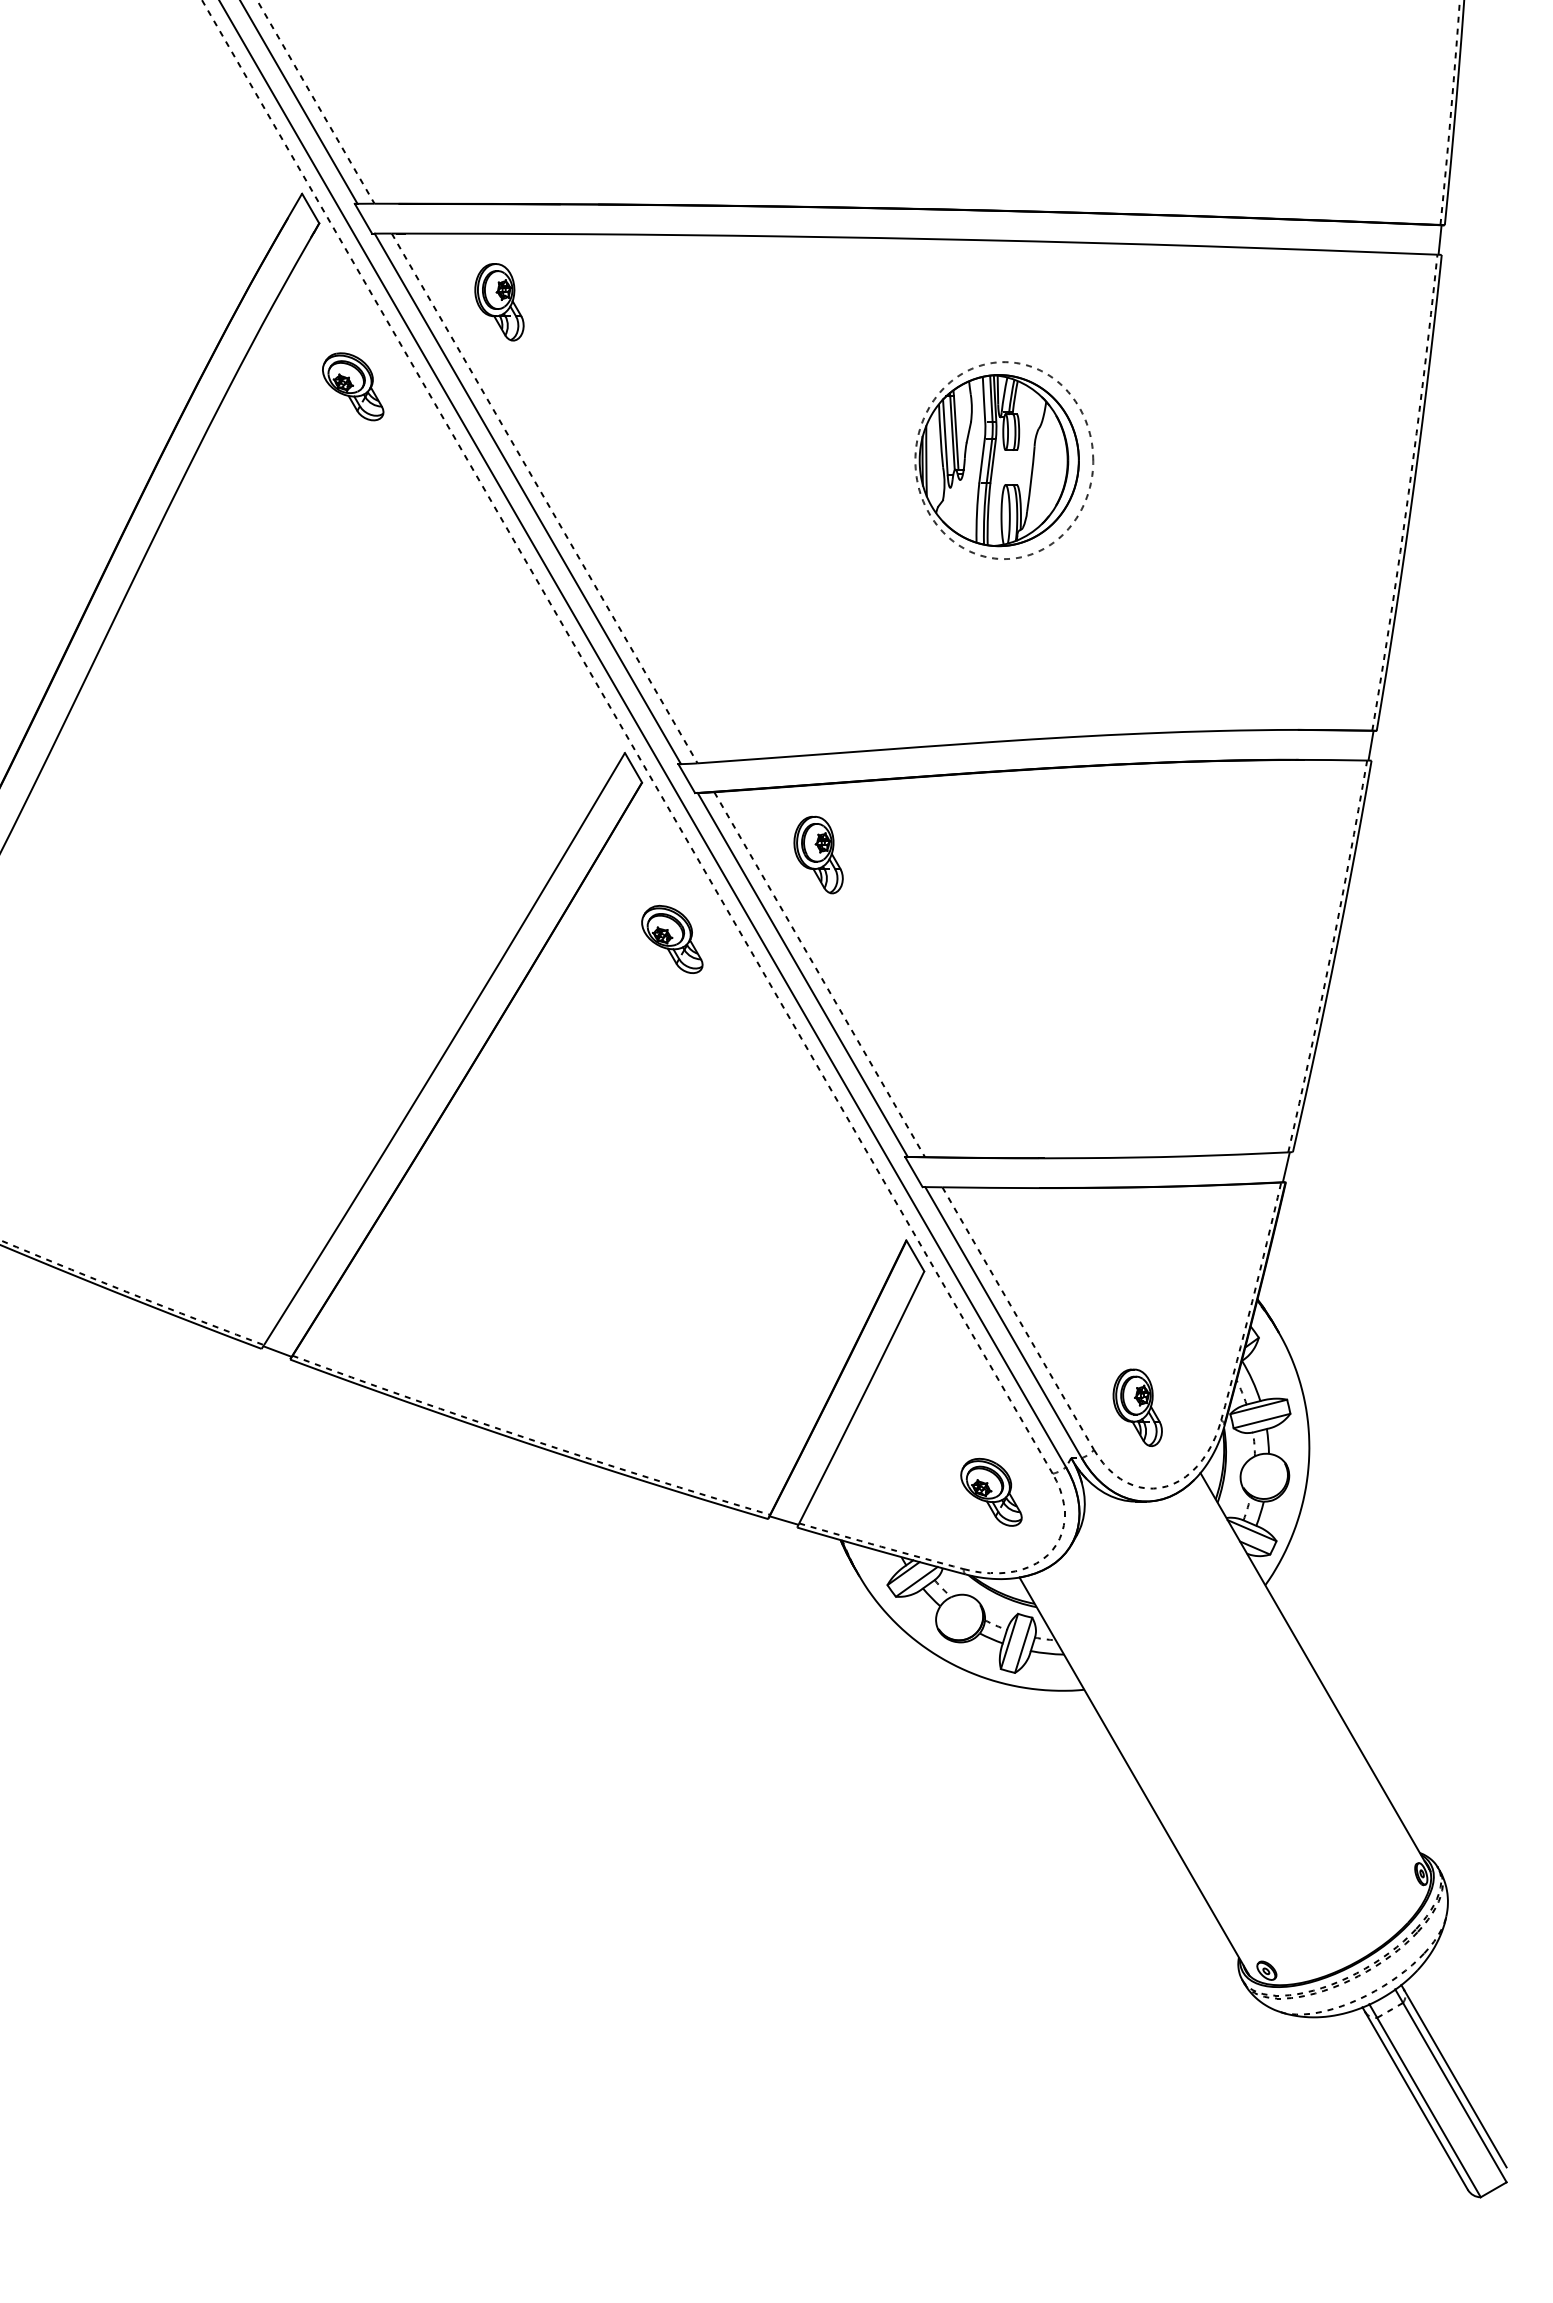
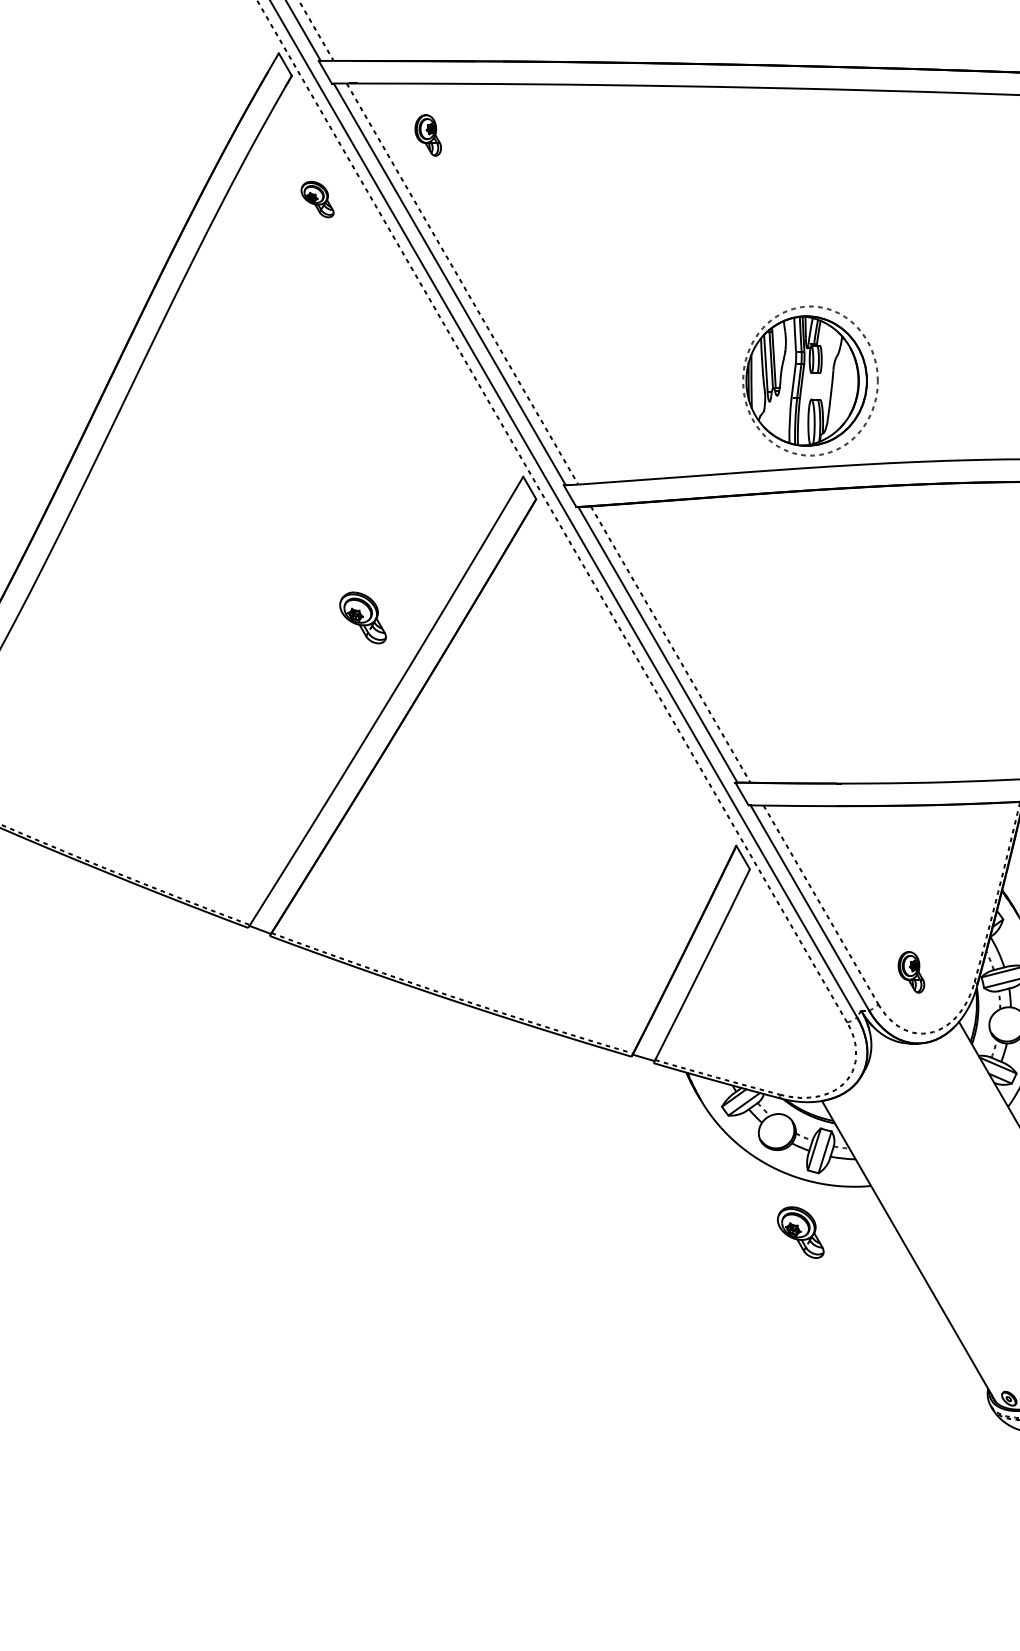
part: (499, 302) -> (428, 135), size x0.7
part: (353, 386) -> (317, 199), size x0.7
part: (1004, 460) -> (810, 380), moved
part: (818, 854) -> (669, 553), removed
part: (672, 938) -> (363, 617), moved
part: (1137, 1407) -> (911, 972), size x0.7
part: (991, 1492) -> (800, 1232), moved

